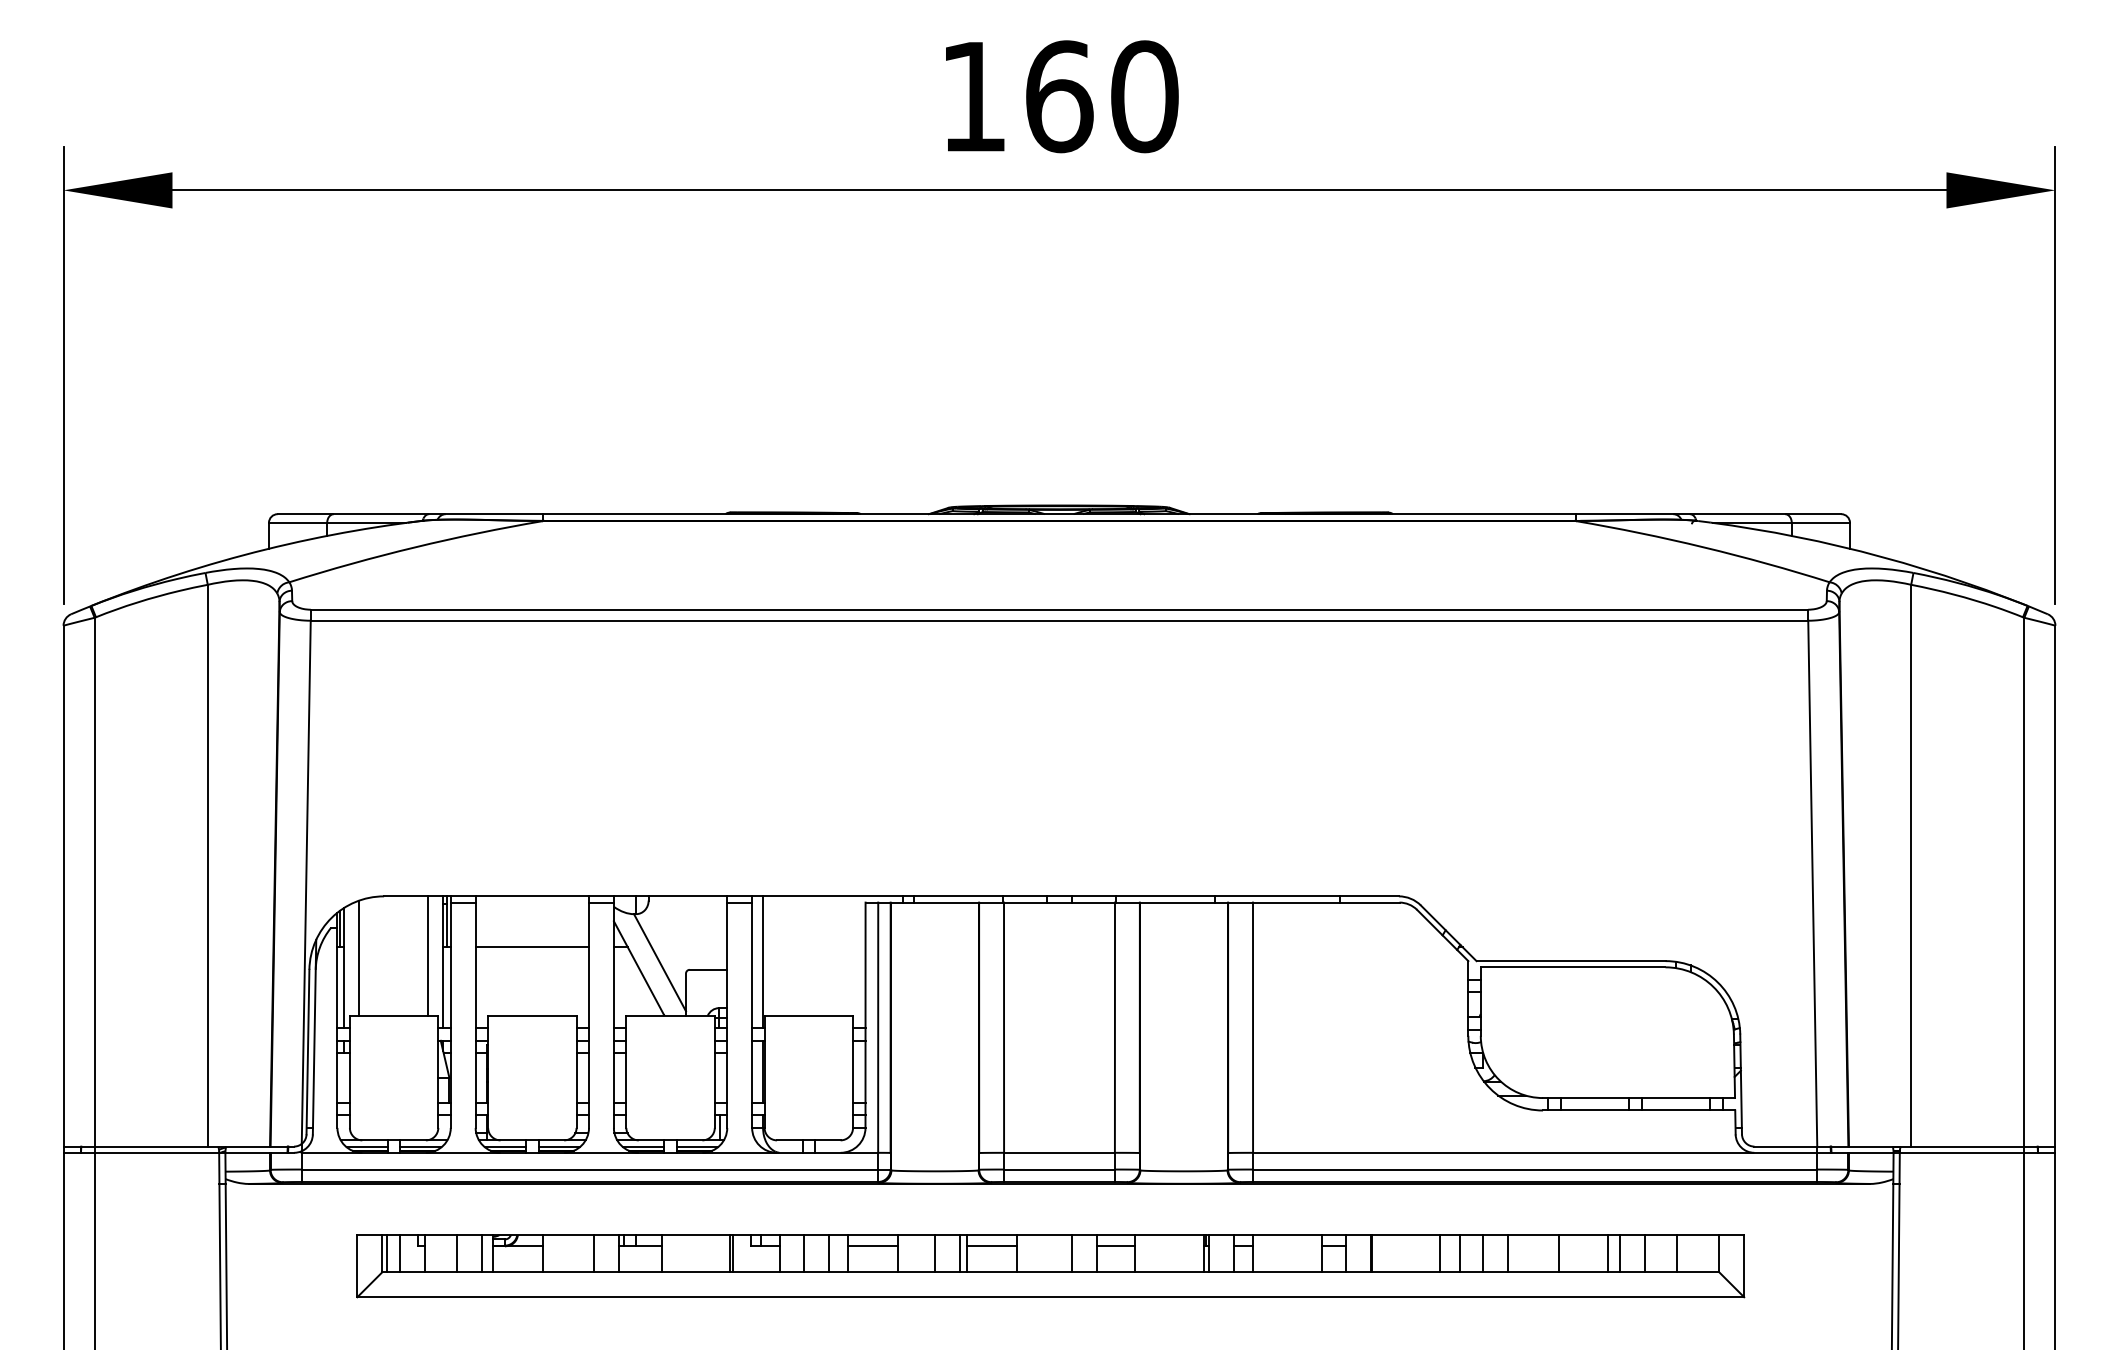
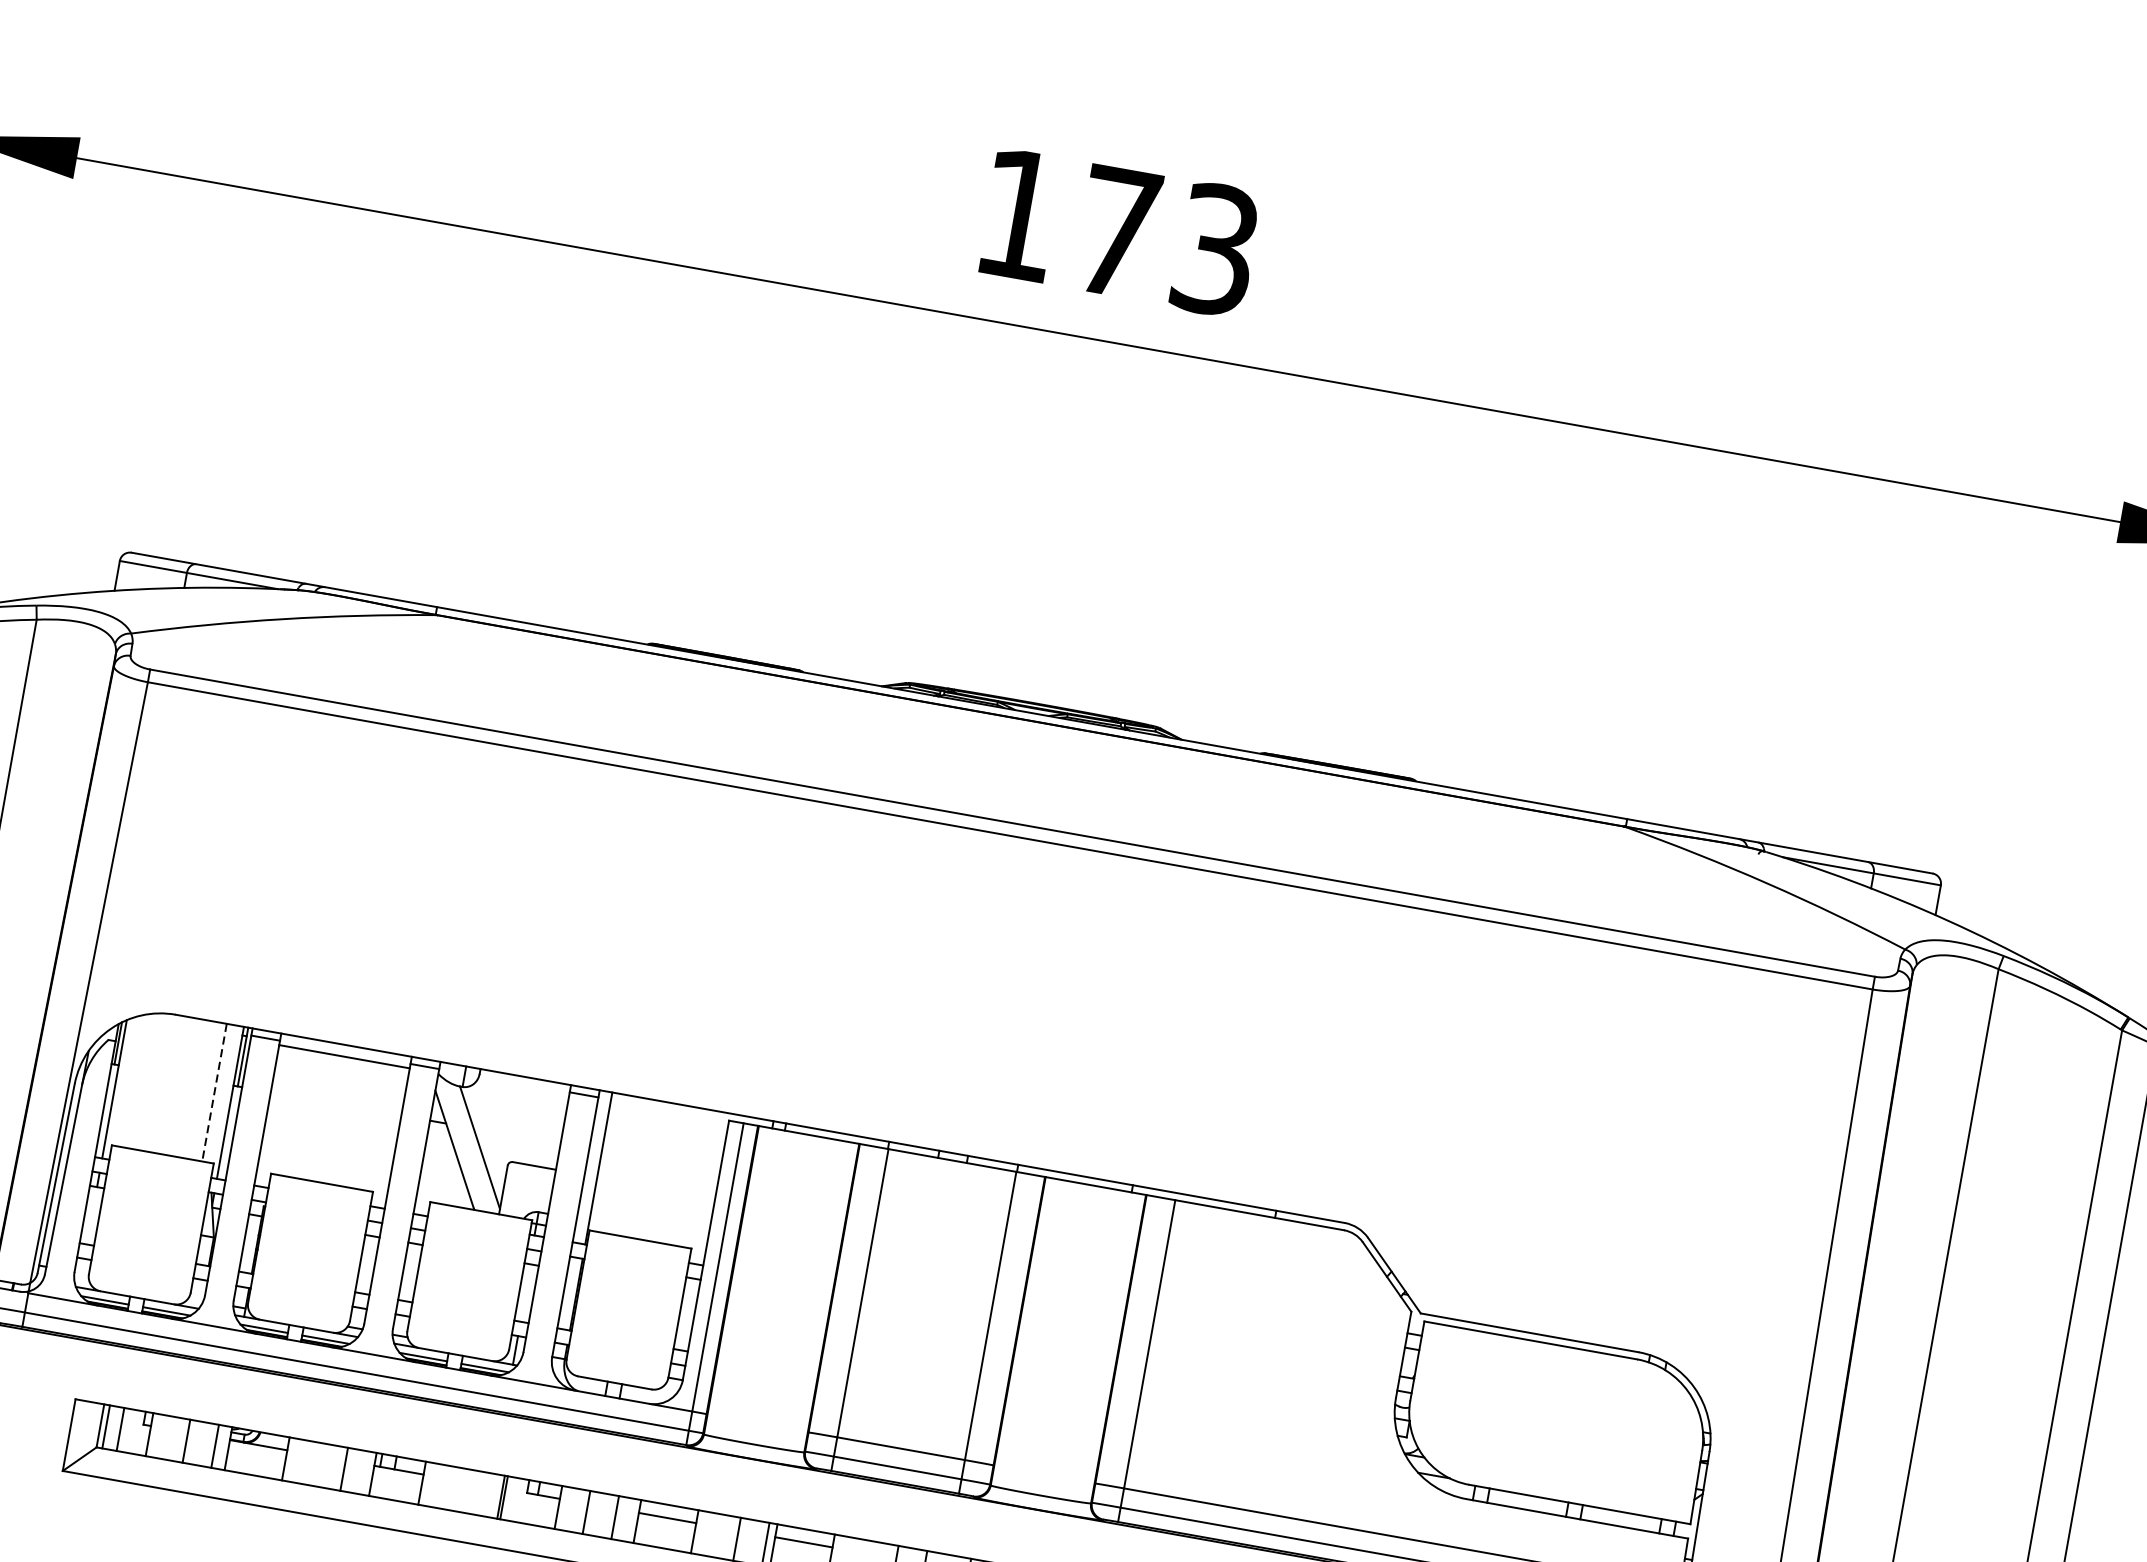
text: (1102, 96) -> (1167, 240), 160 -> 173
line: (532, 947) -> (344, 1056), moved
line: (428, 956) -> (214, 1093), solid -> dashed
line: (358, 957) -> (133, 1079), removed

